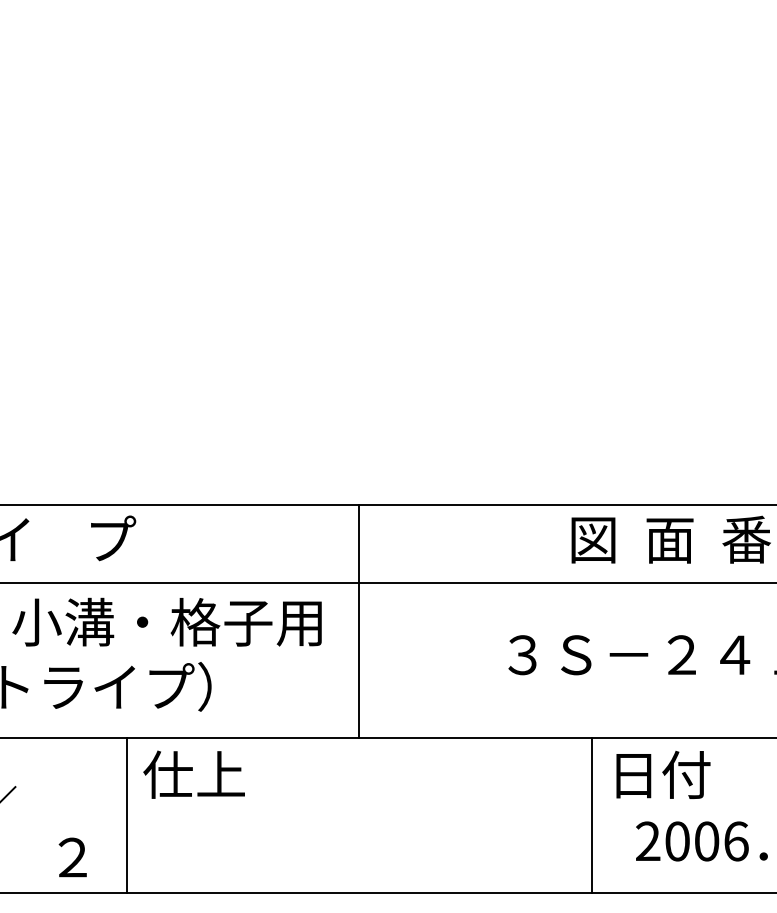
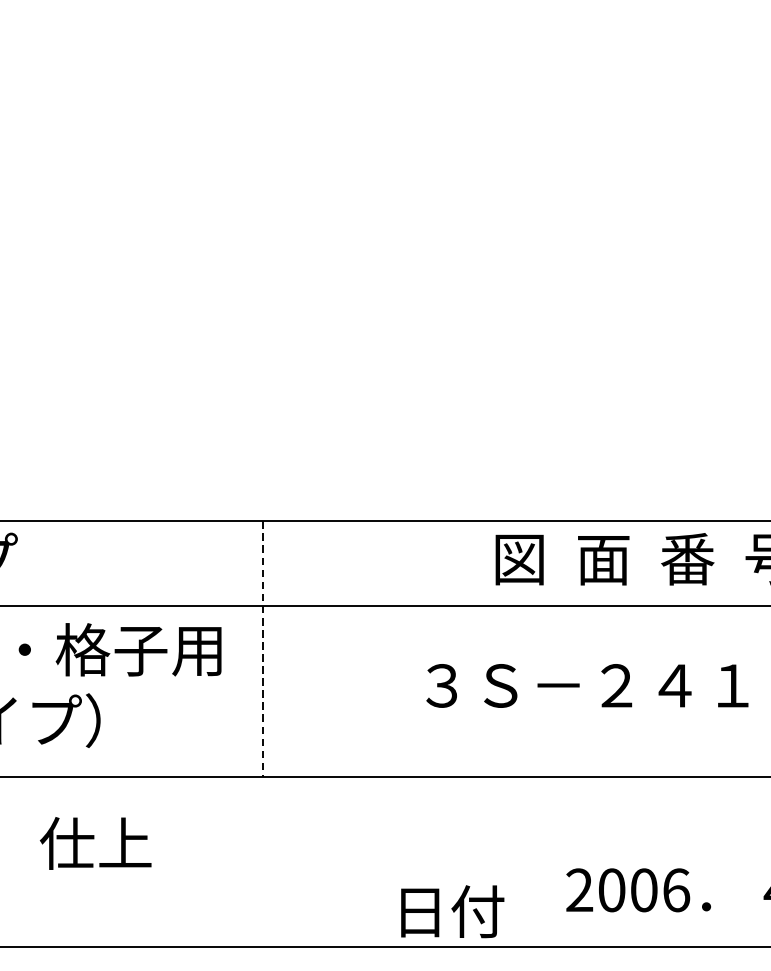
line: (359, 622) -> (262, 650), solid -> dashed
text: (193, 774) -> (95, 843), moved
text: (663, 774) -> (452, 911), moved
line: (126, 814) -> (7, 860), removed
line: (592, 814) -> (518, 860), removed

